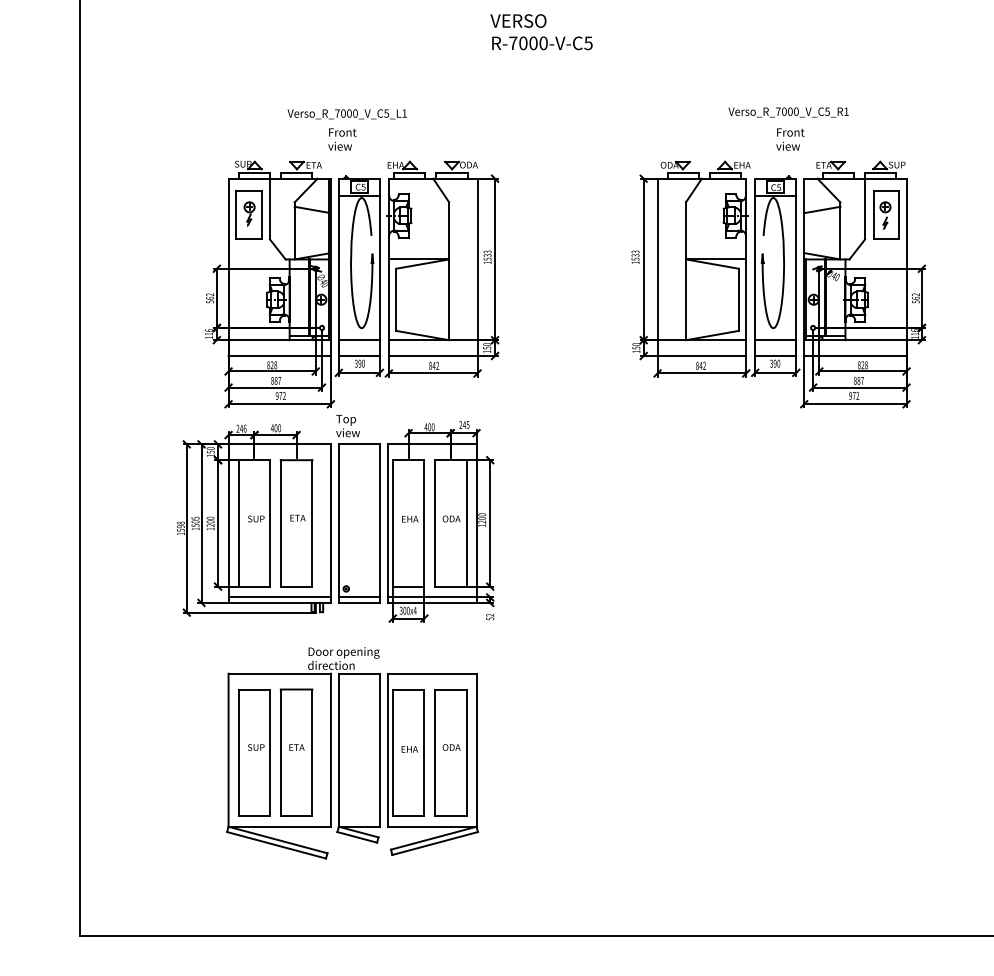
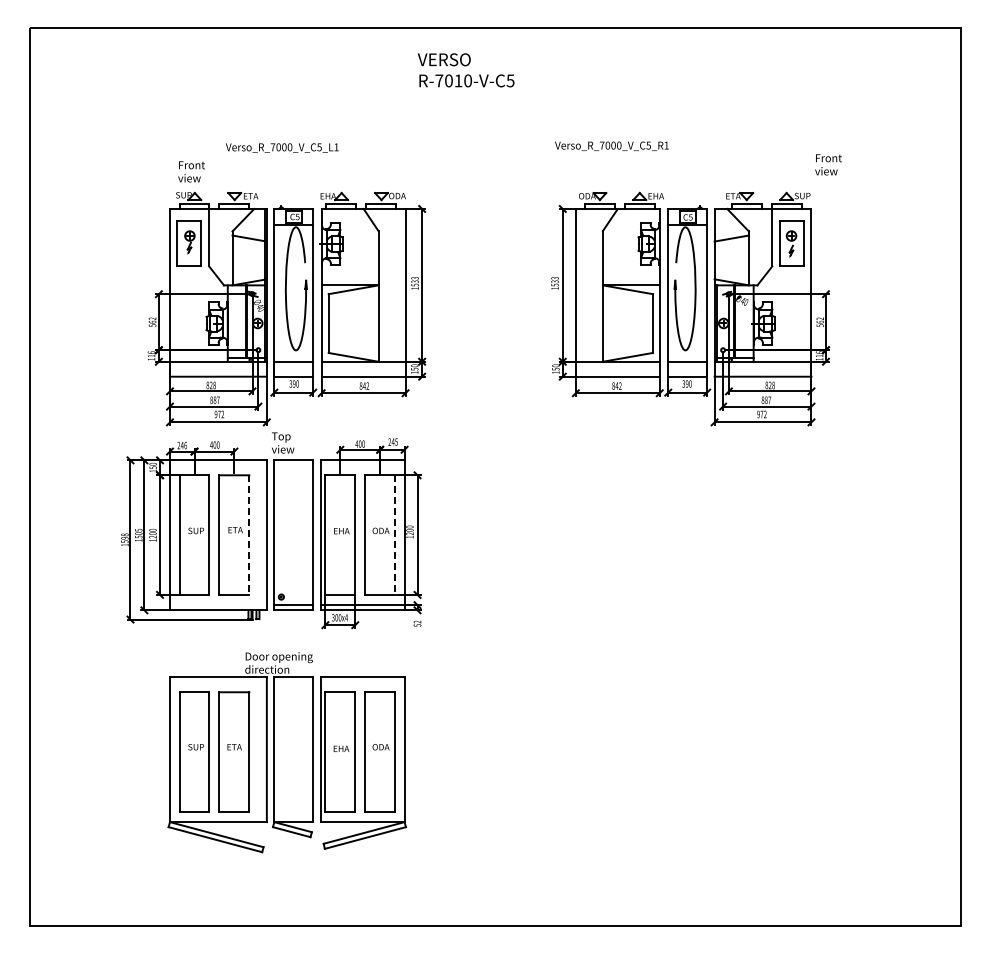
text: (533, 42) -> (458, 80), R-7000-V-C5 -> R-7010-V-C5
text: (788, 111) -> (611, 145), moved
text: (342, 139) -> (191, 171), moved
text: (790, 139) -> (828, 164), moved
line: (312, 523) -> (249, 535), solid -> dashed
line: (466, 523) -> (395, 535), solid -> dashed
line: (278, 597) -> (217, 605), removed

